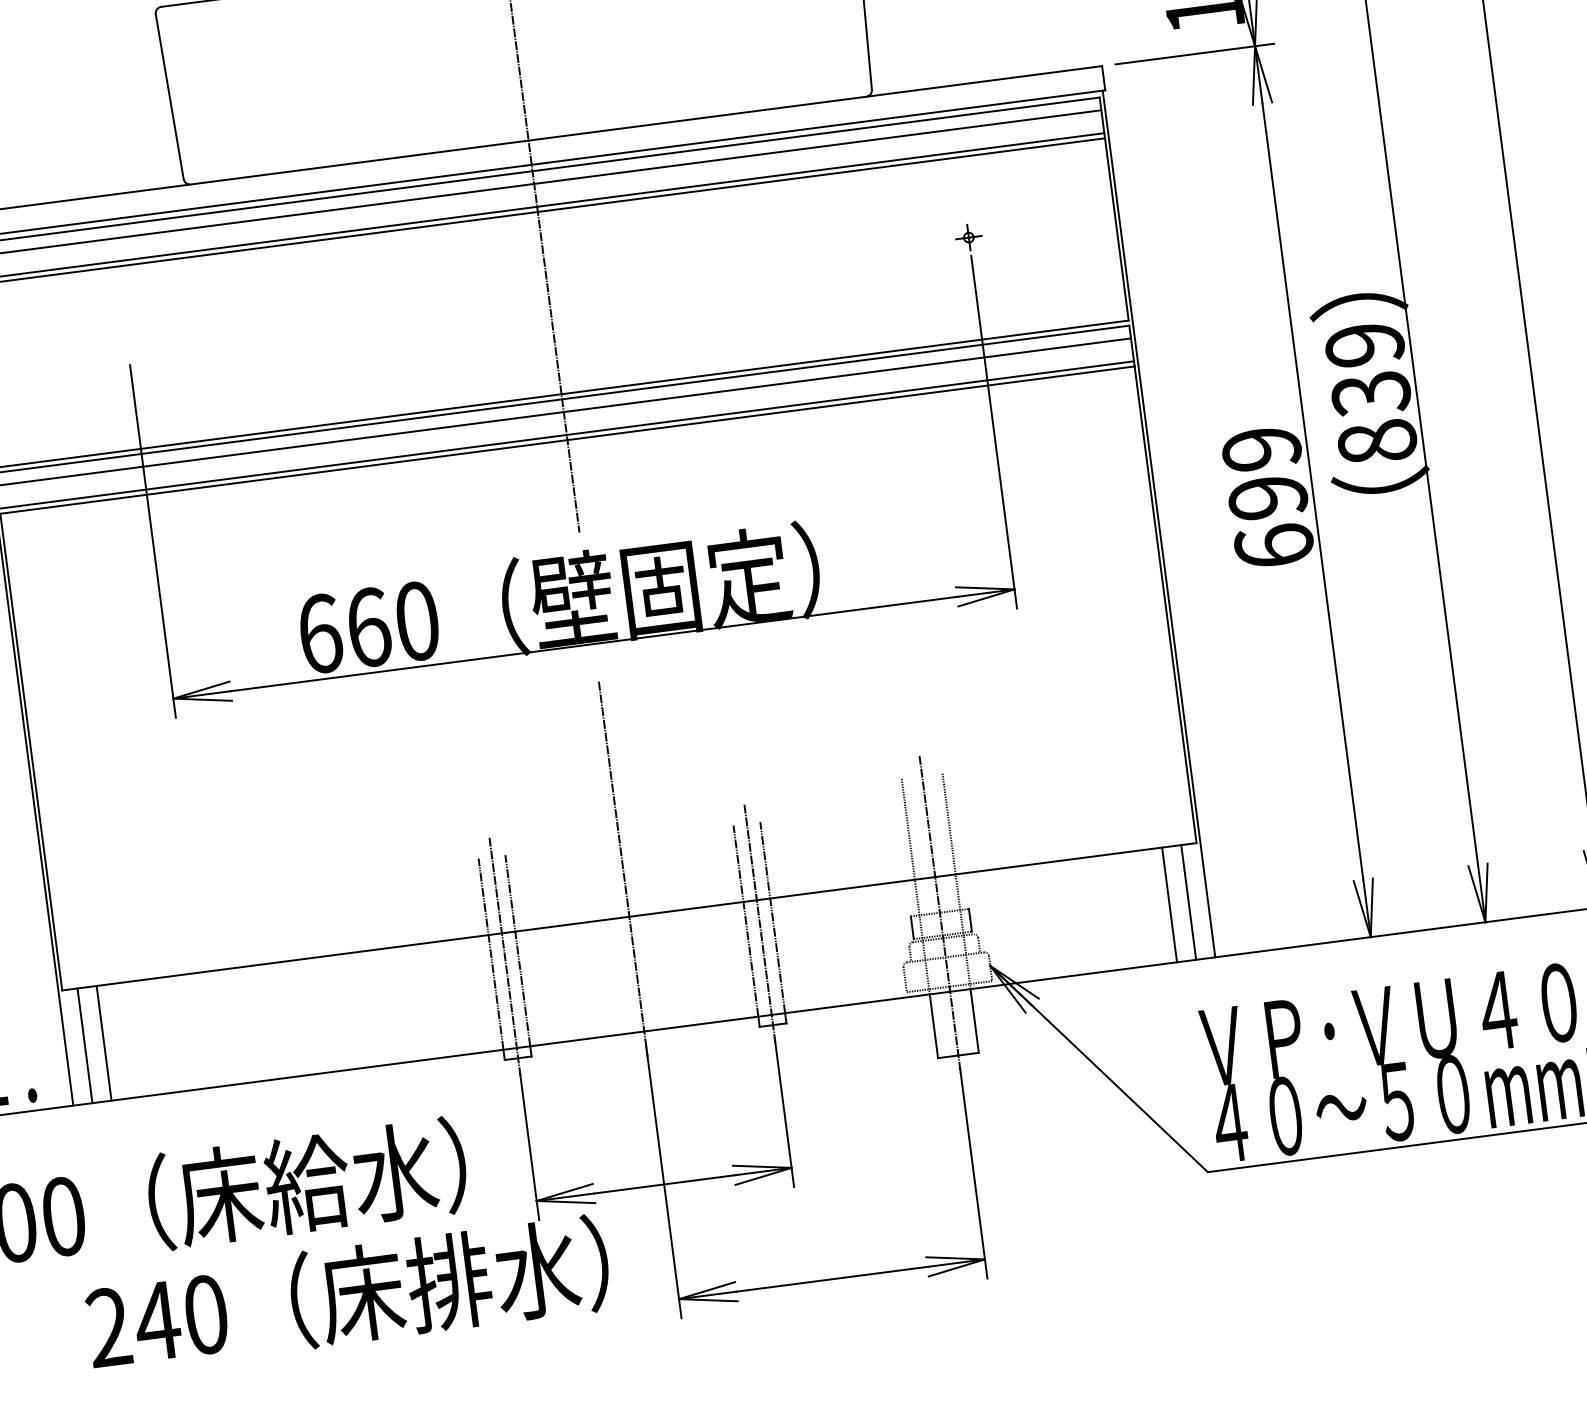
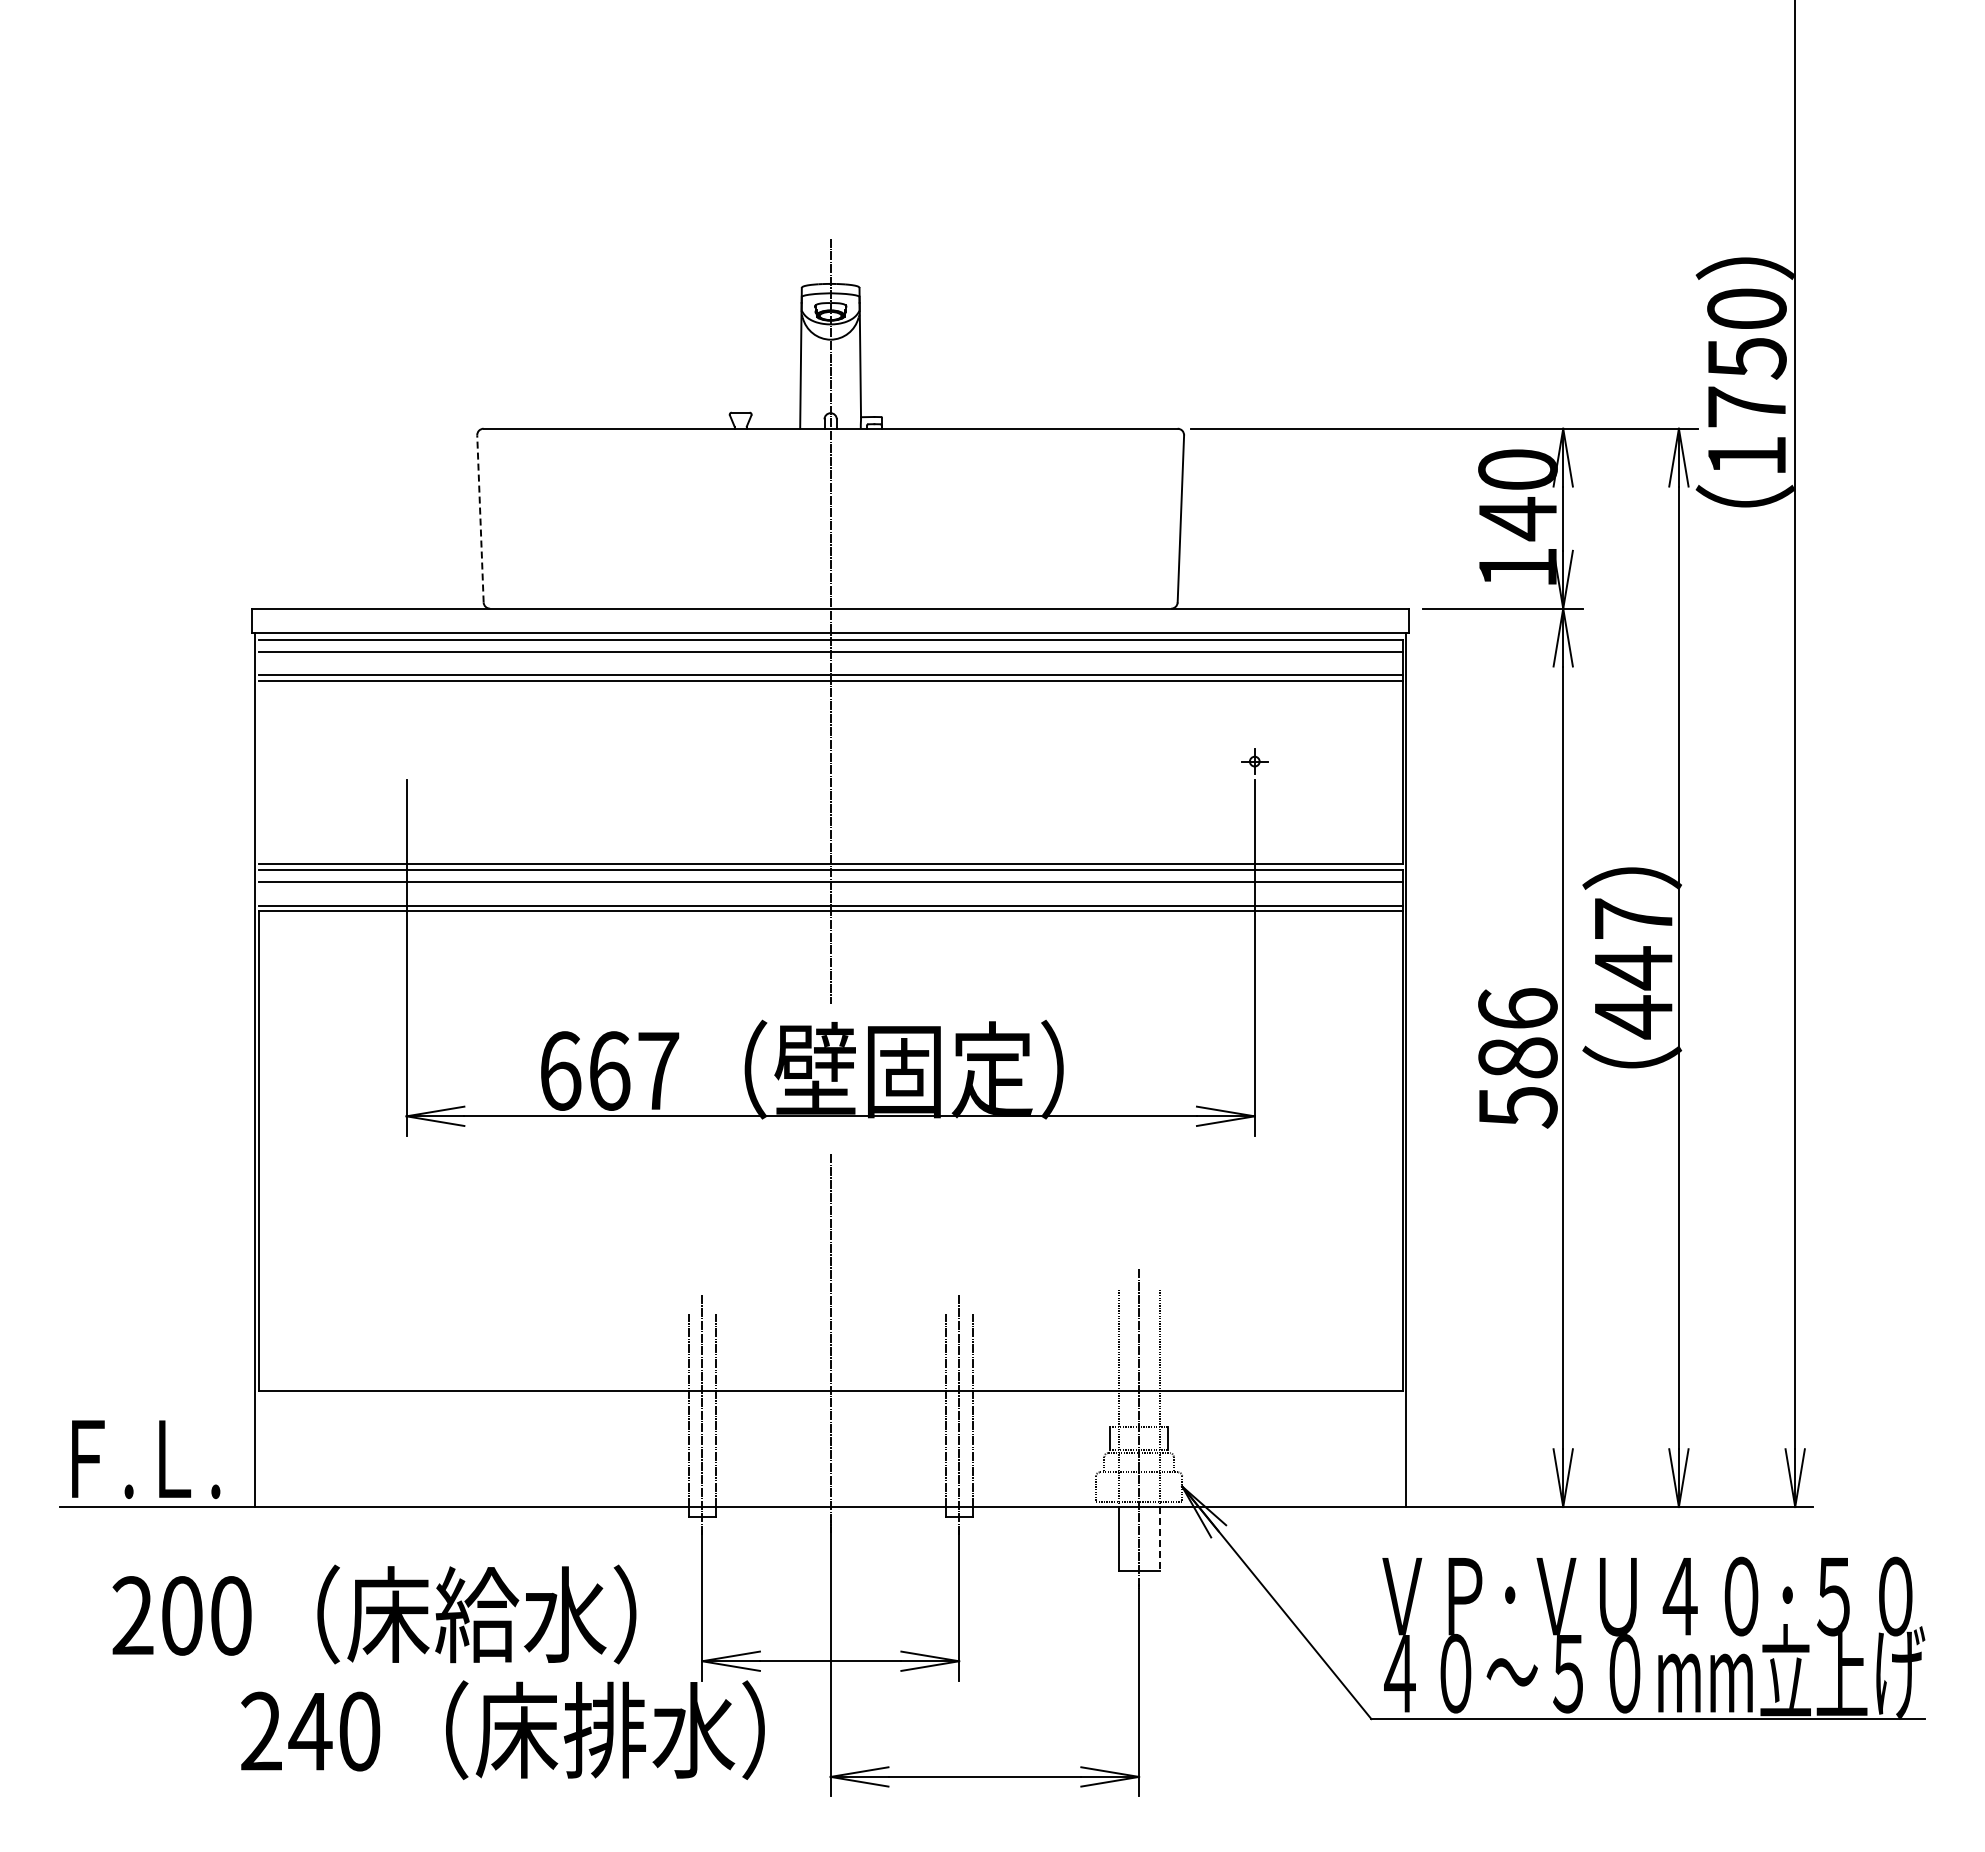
line: (169, 96) -> (480, 518), solid -> dashed
text: (1371, 394) -> (1633, 968), 839 -> 447
text: (1267, 498) -> (1517, 1058), 699 -> 586
text: (417, 620) -> (658, 1070), 660 -> 667
line: (1189, 902) -> (1387, 1449), removed
line: (1169, 905) -> (1367, 1449), removed
line: (974, 1021) -> (1159, 1539), solid -> dashed
line: (104, 1043) -> (293, 1449), removed
line: (85, 1046) -> (274, 1449), removed

